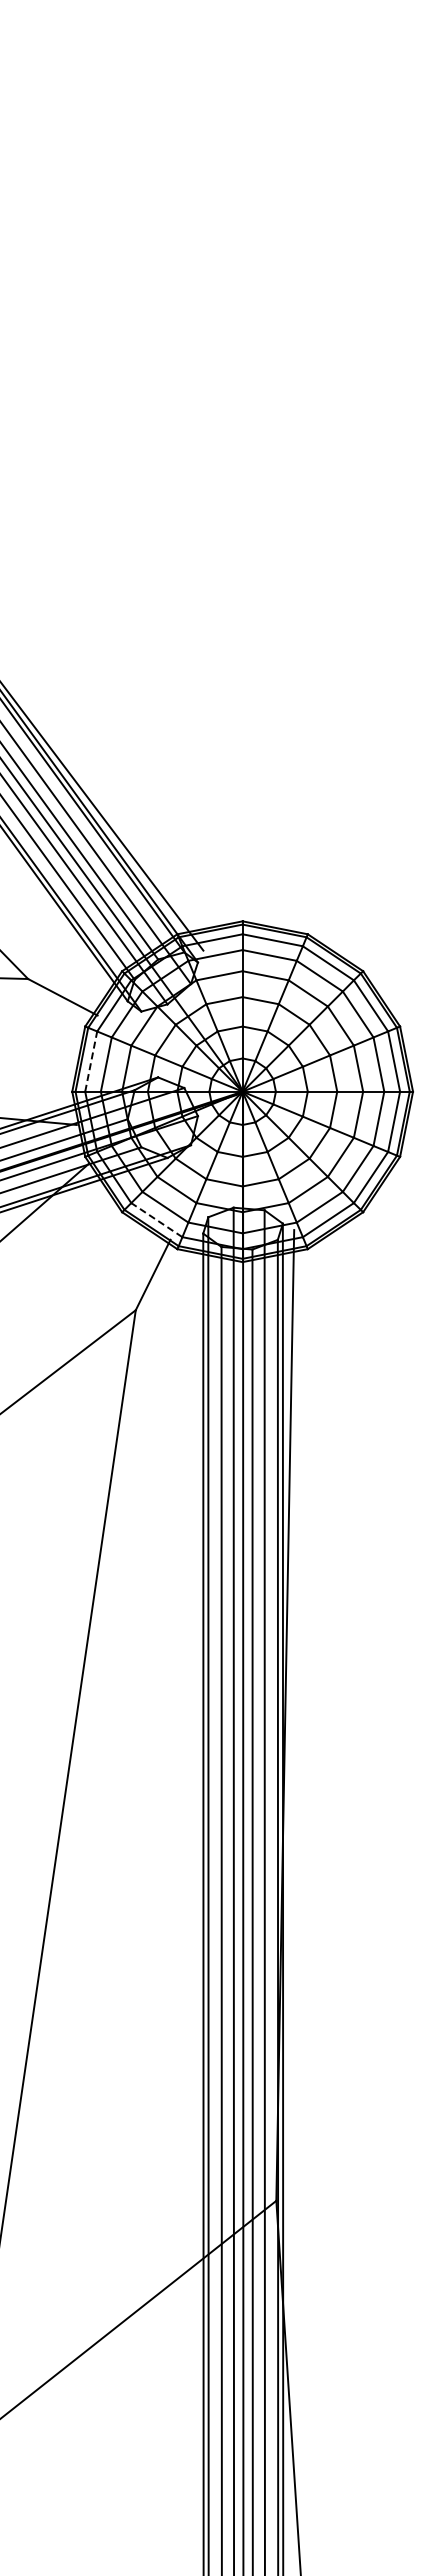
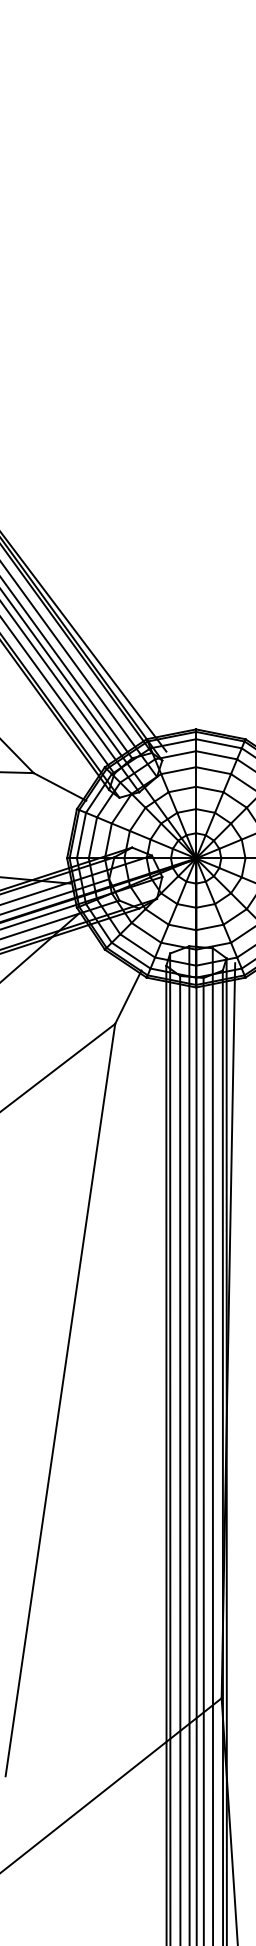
line: (91, 1061) -> (81, 835), dashed -> solid
line: (156, 1220) -> (130, 955), dashed -> solid

